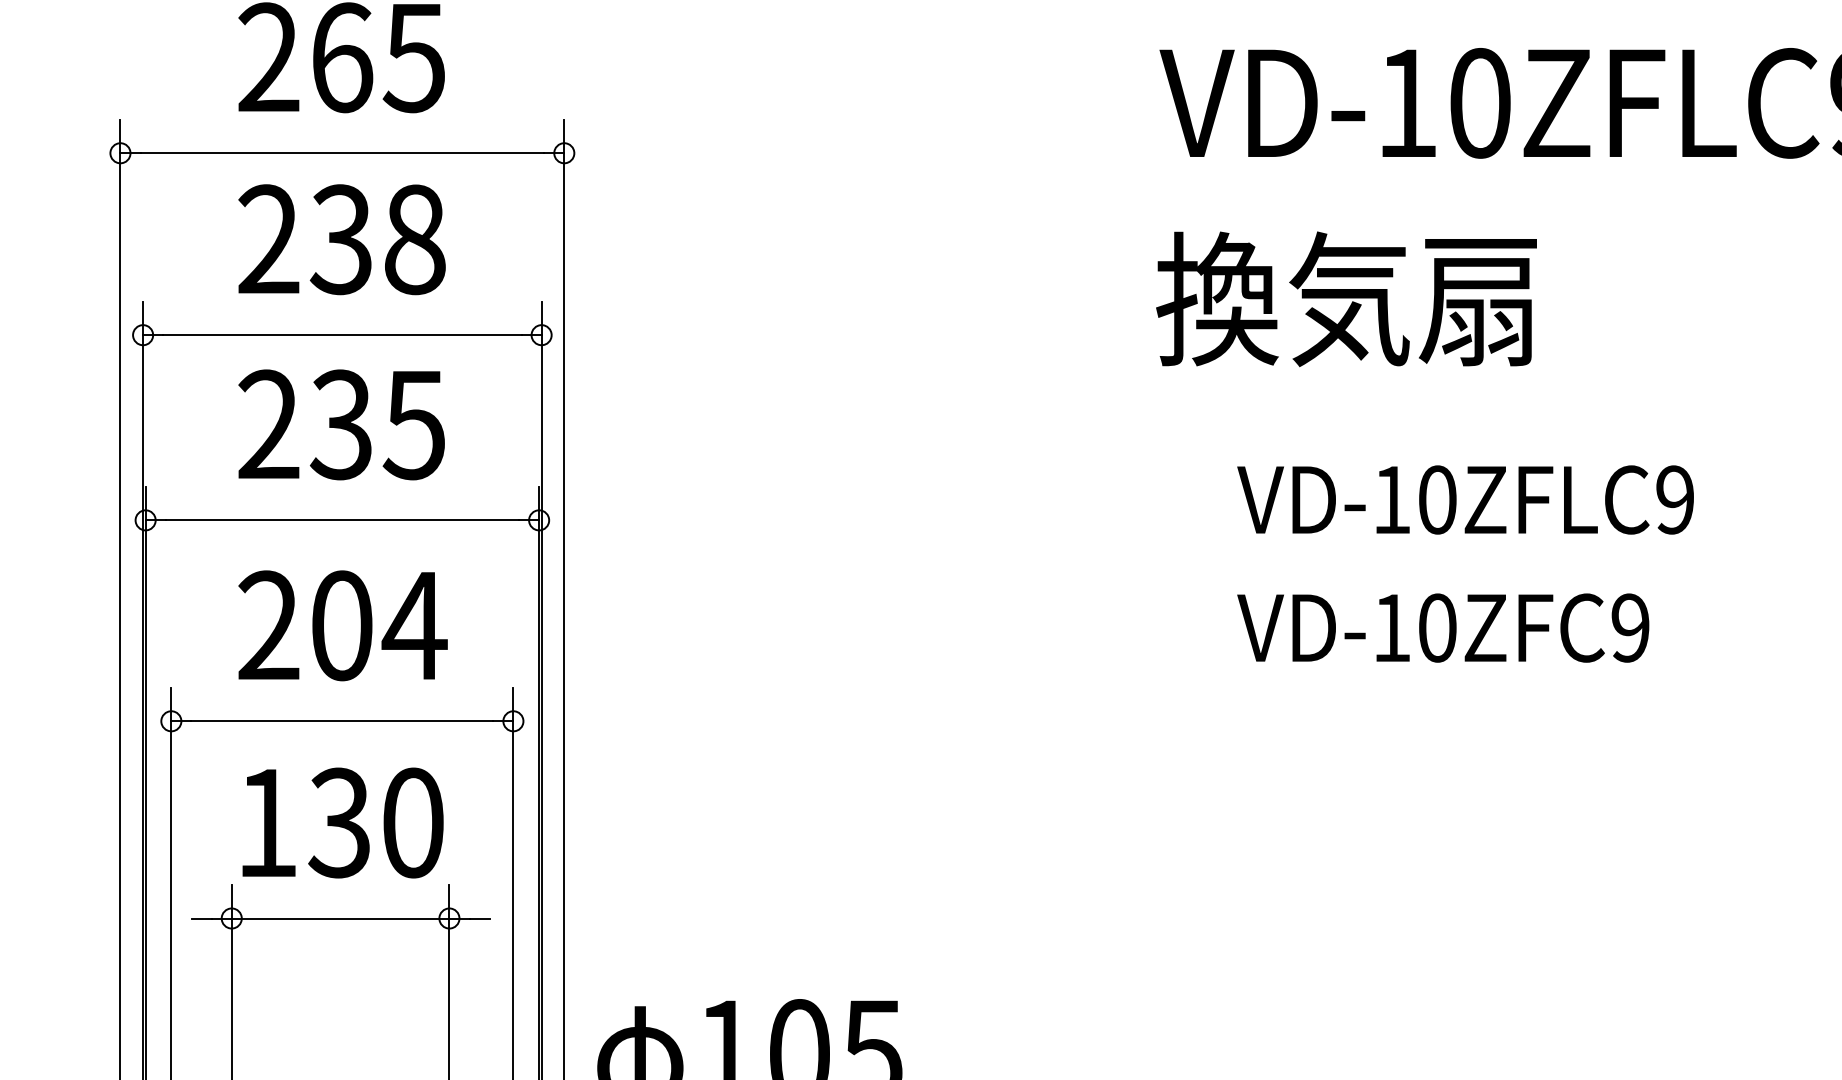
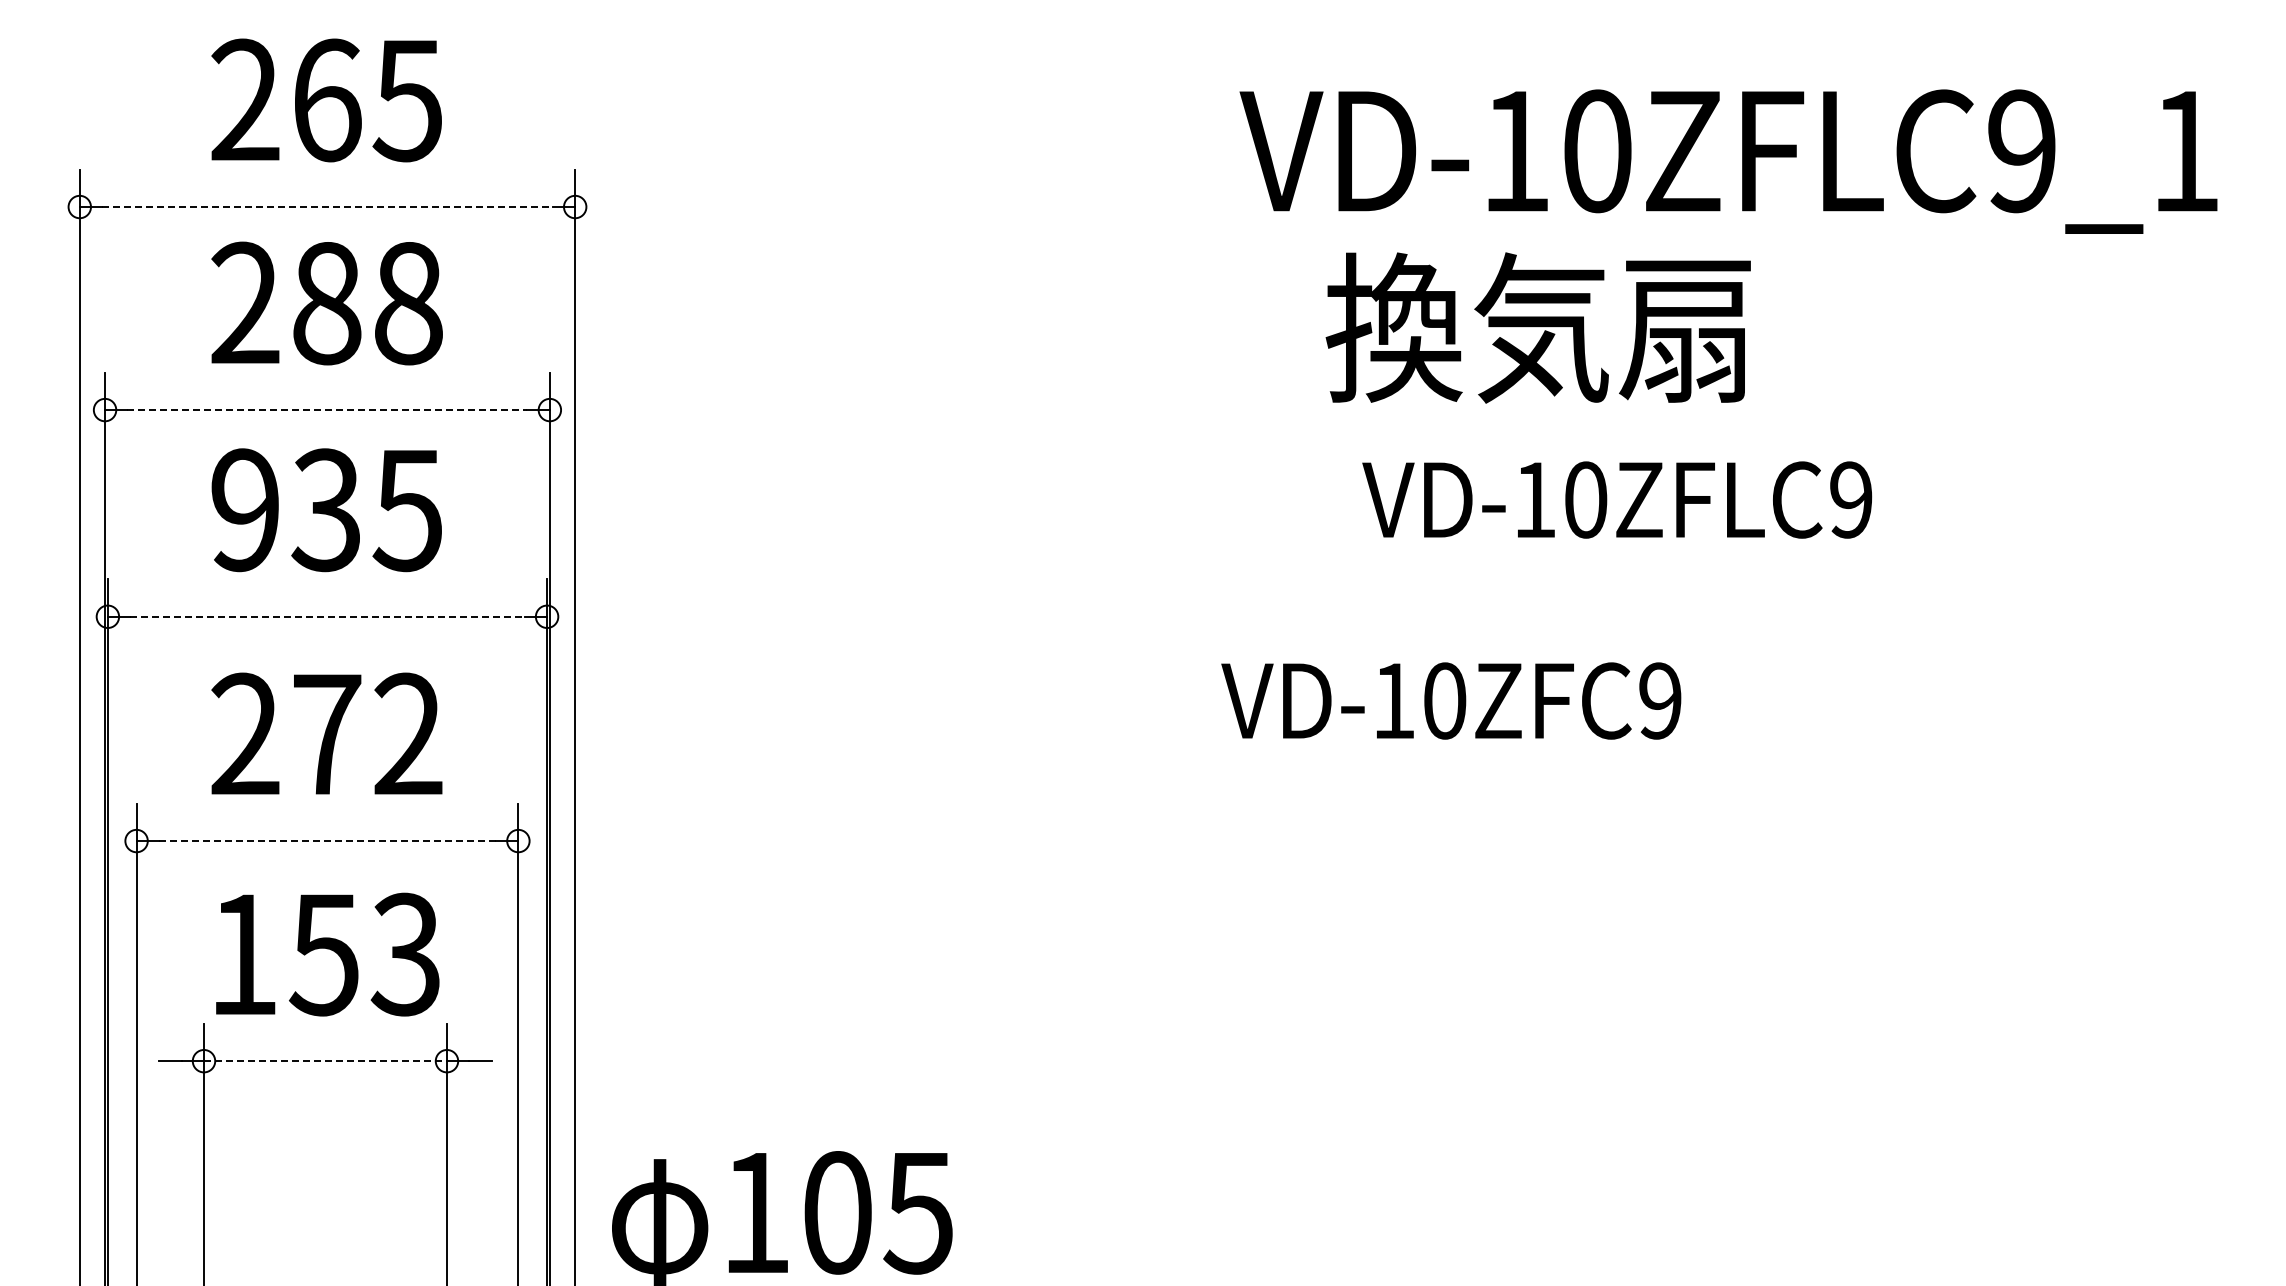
line: (343, 153) -> (328, 207), solid -> dashed
text: (341, 239) -> (326, 303), 238 -> 288
text: (1345, 298) -> (1537, 327), moved
line: (342, 335) -> (327, 410), solid -> dashed
text: (268, 425) -> (245, 510), 235 -> 935
text: (1465, 499) -> (1617, 499), moved
line: (343, 520) -> (328, 616), solid -> dashed
text: (380, 625) -> (369, 734), 204 -> 272
text: (1443, 627) -> (1451, 700), moved
line: (343, 721) -> (328, 841), solid -> dashed
text: (375, 822) -> (364, 954), 130 -> 153
line: (341, 918) -> (326, 1061), solid -> dashed

